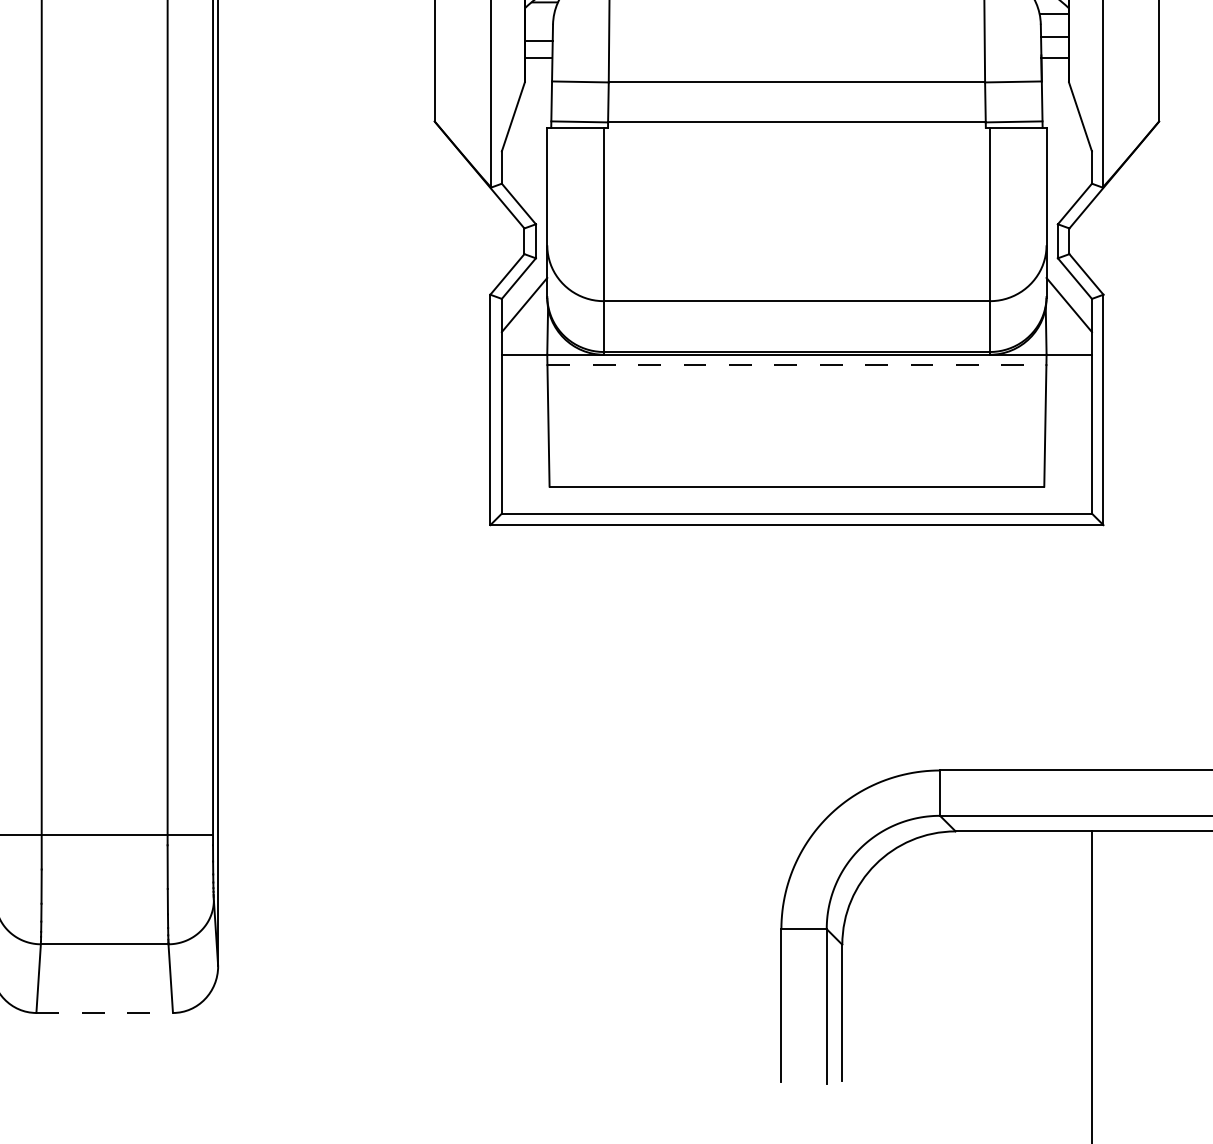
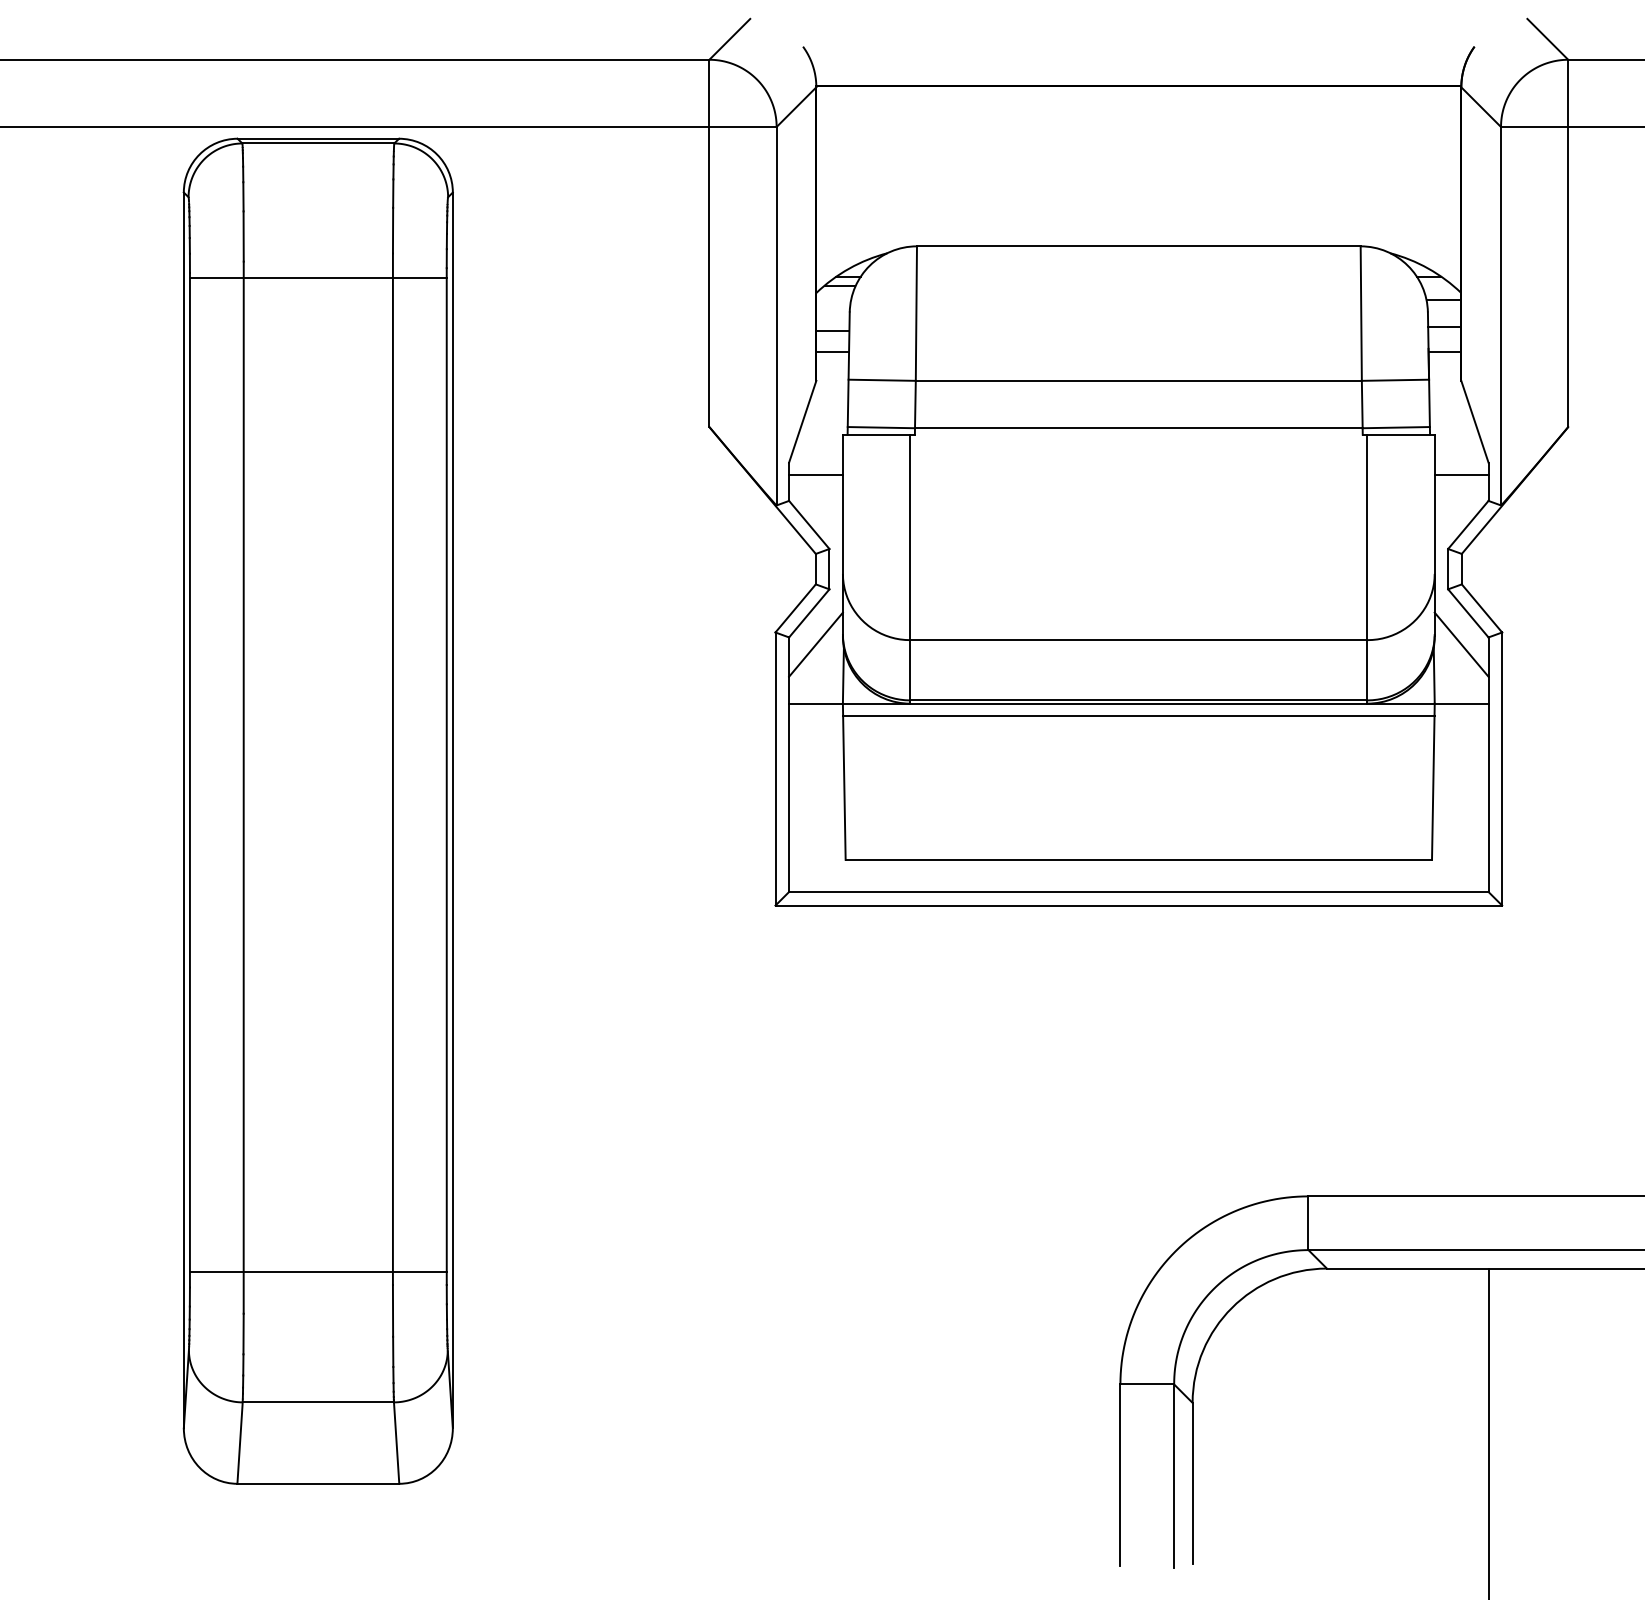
line: (524, 162) -> (815, 475), added
line: (1069, 162) -> (1461, 475), added
line: (796, 364) -> (1138, 715), dashed -> solid
line: (104, 1012) -> (318, 1483), dashed -> solid

